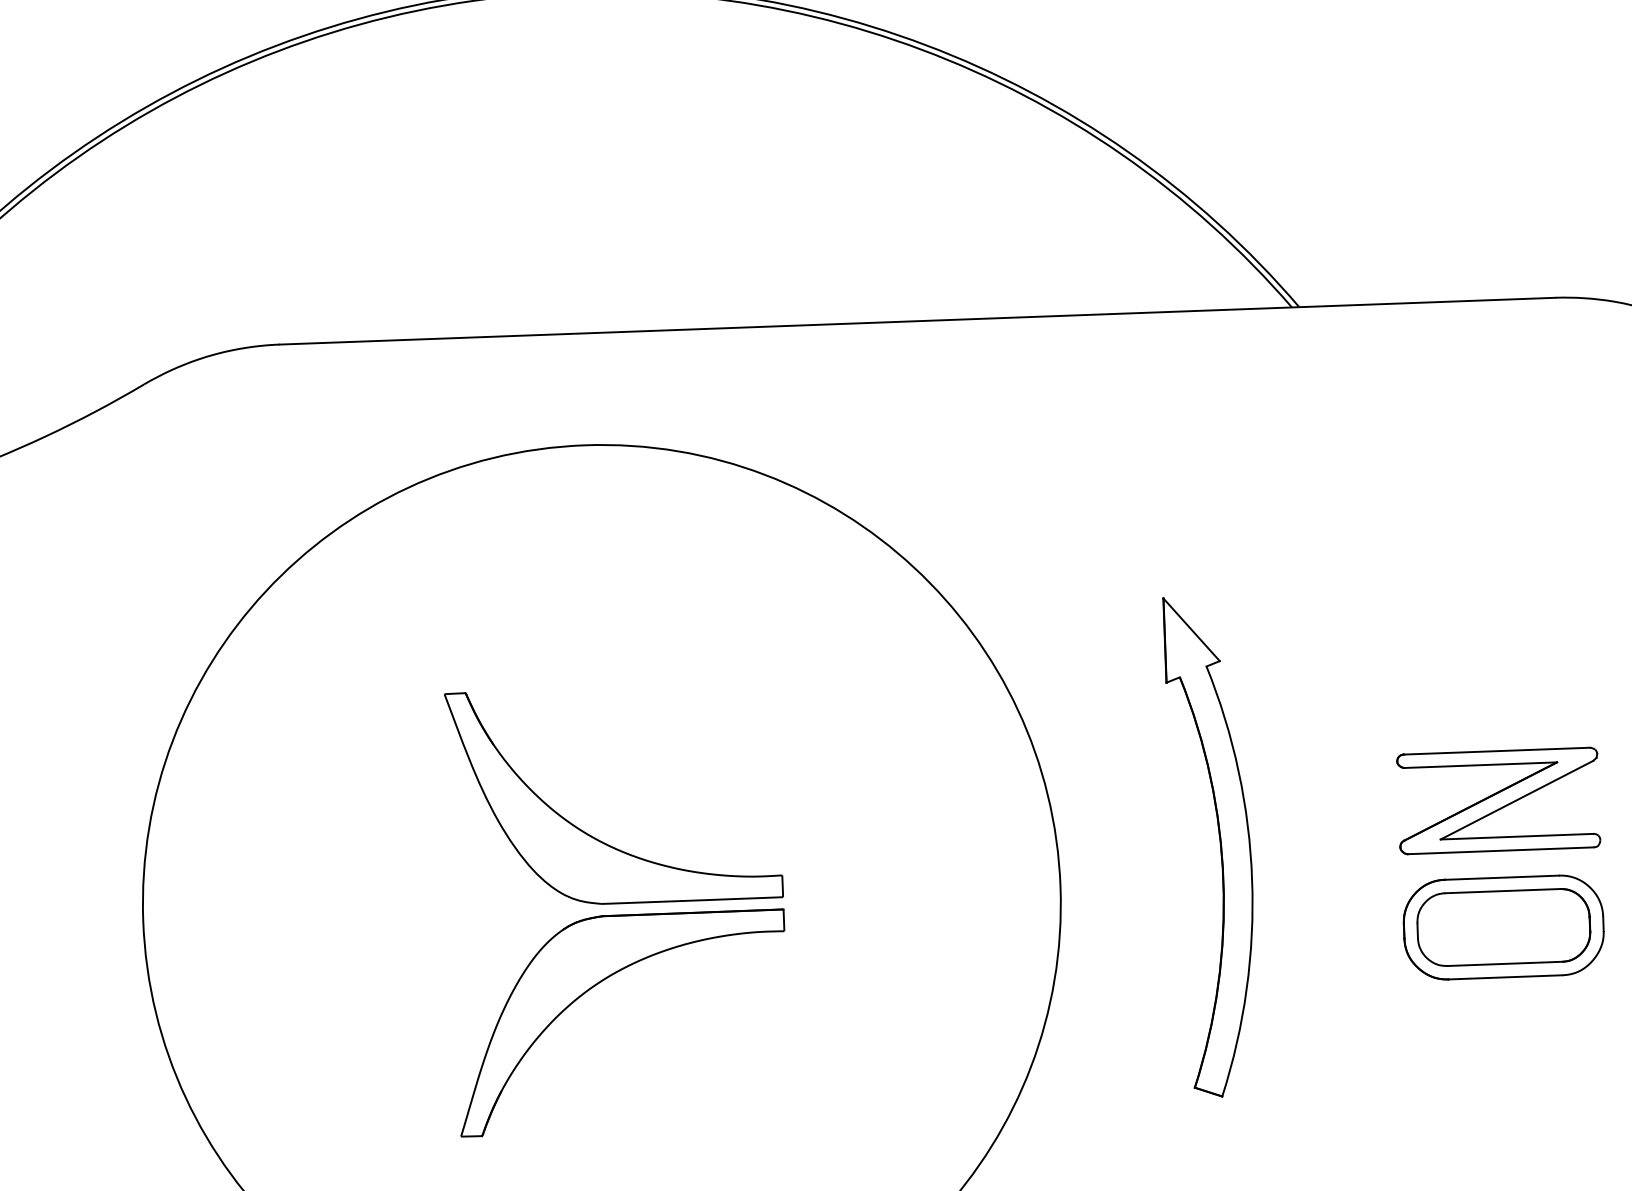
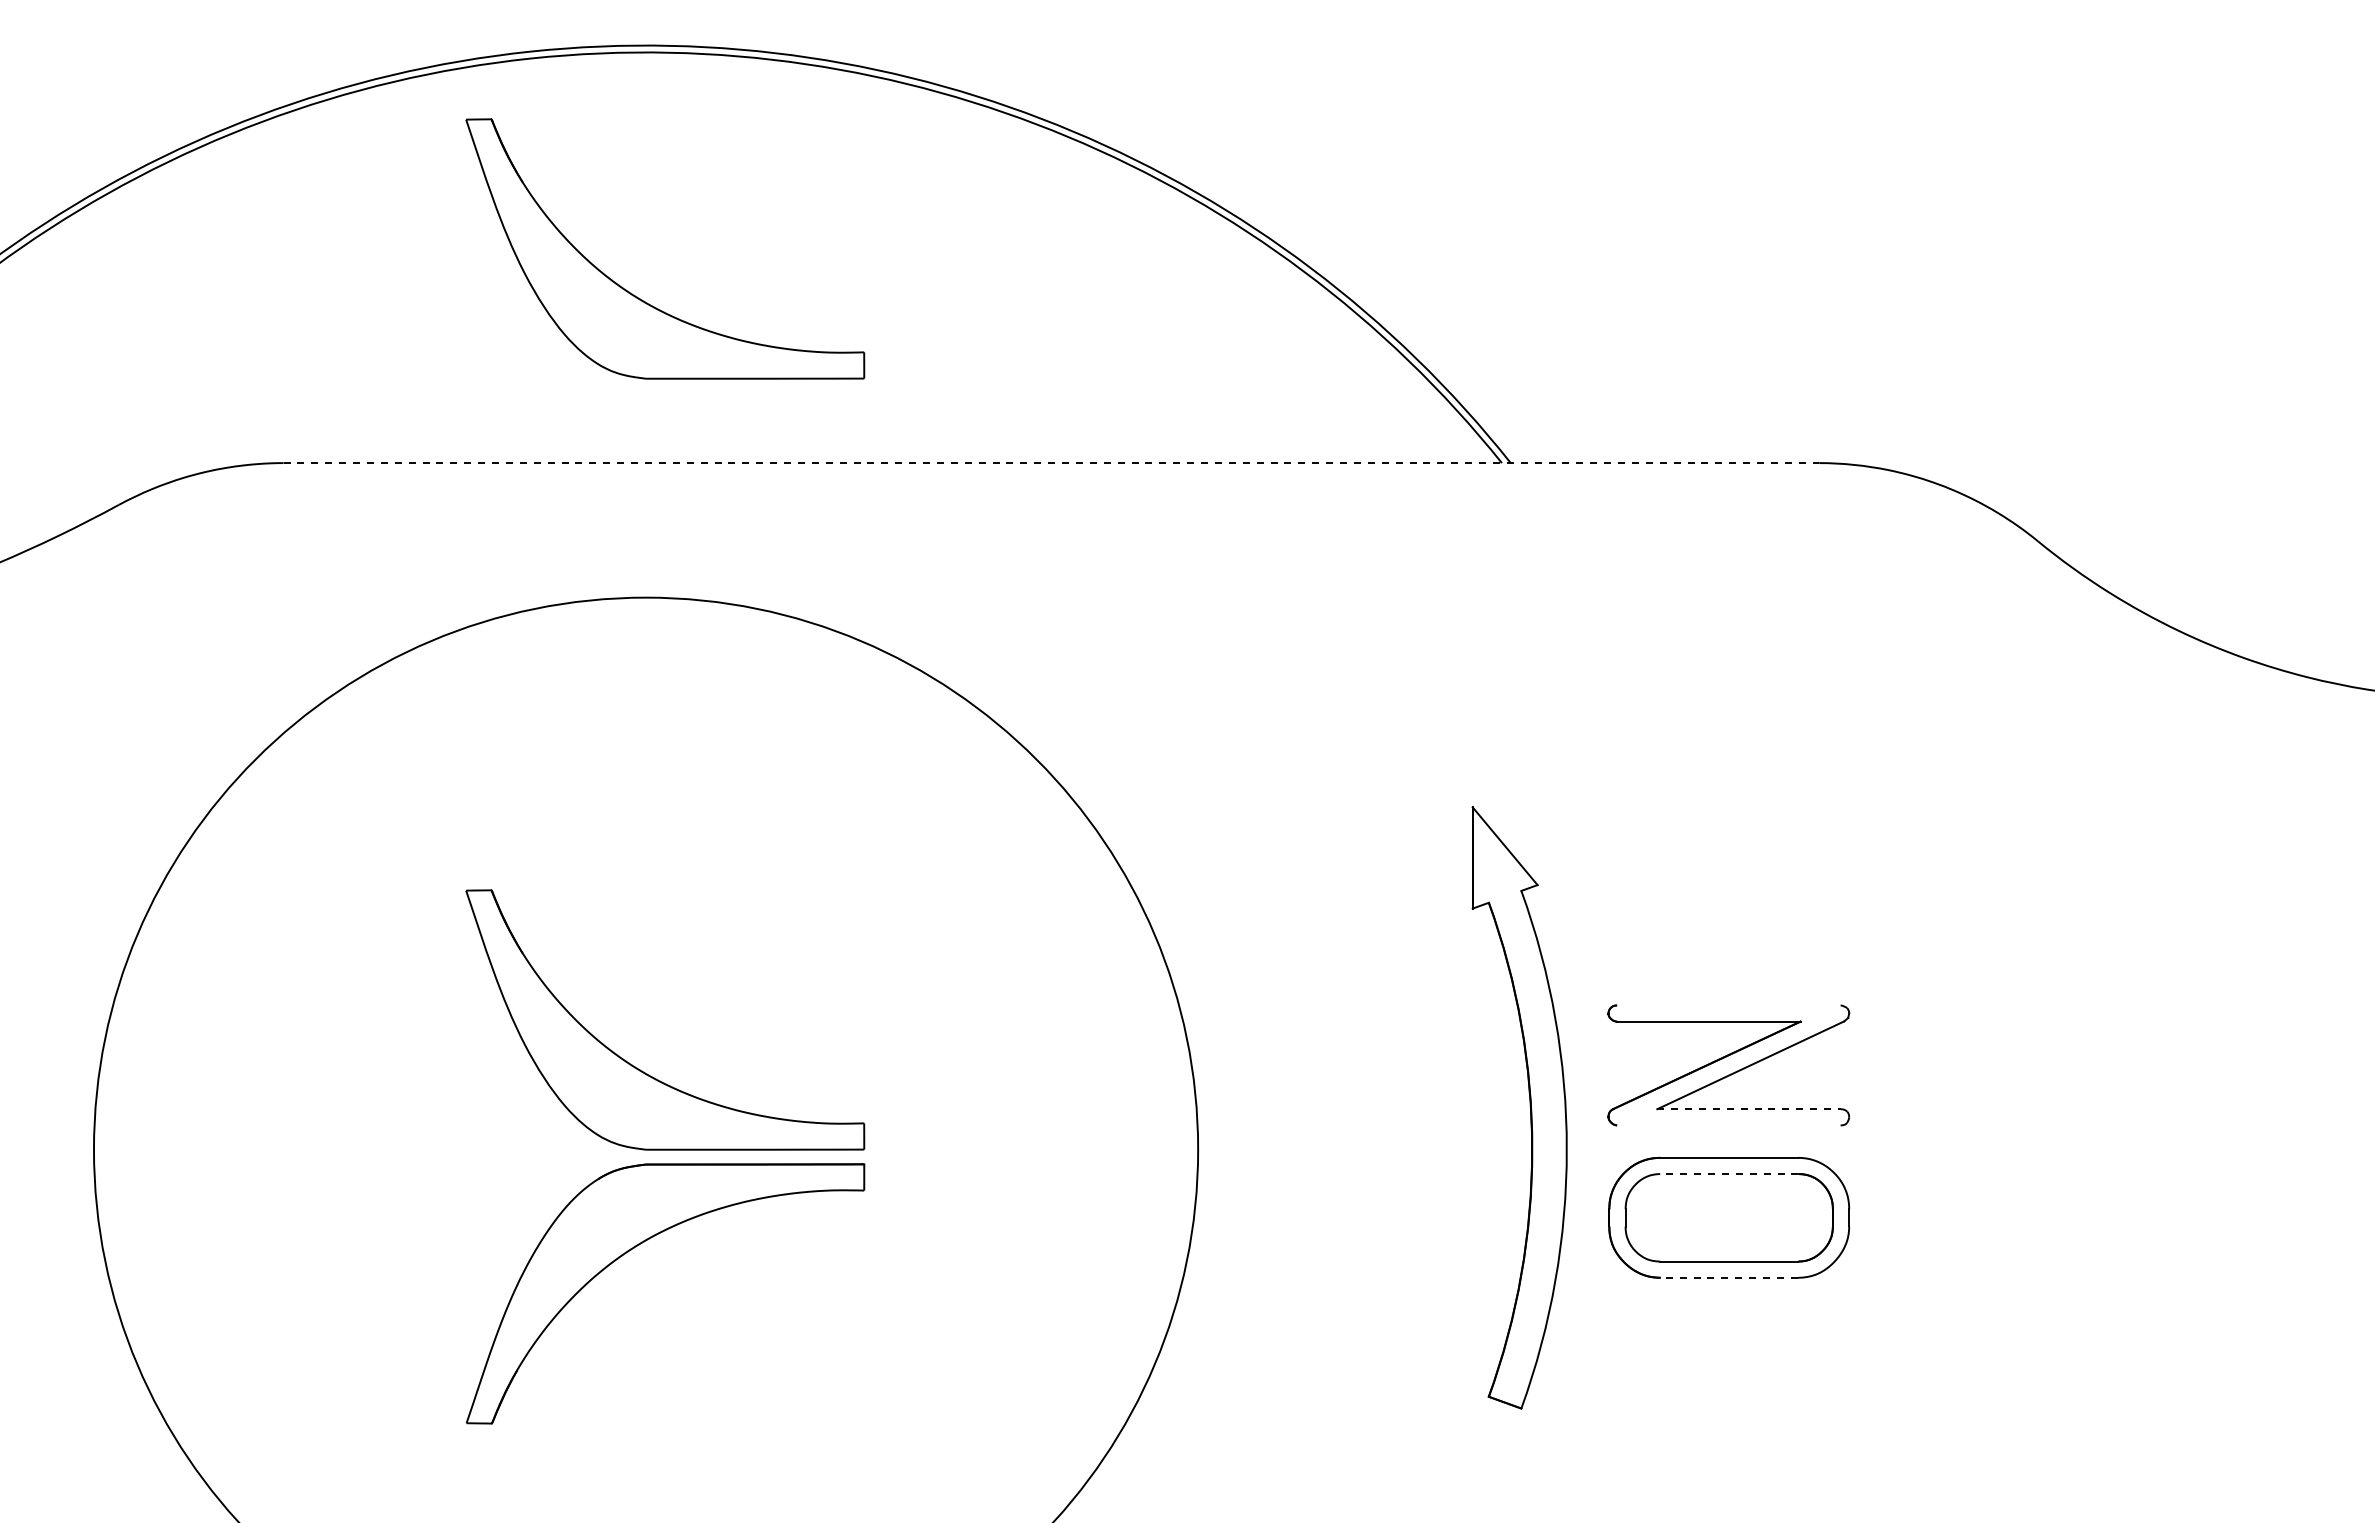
part: (568, 195) -> (637, 296), added
line: (917, 321) -> (1051, 463), solid -> dashed
line: (1496, 751) -> (1728, 1005), removed
line: (1516, 836) -> (1748, 1109), solid -> dashed
part: (1219, 845) -> (1529, 1106), moved
line: (1500, 850) -> (1728, 1125), removed
line: (1501, 891) -> (1728, 1174), solid -> dashed
line: (1505, 977) -> (1729, 1277), solid -> dashed

